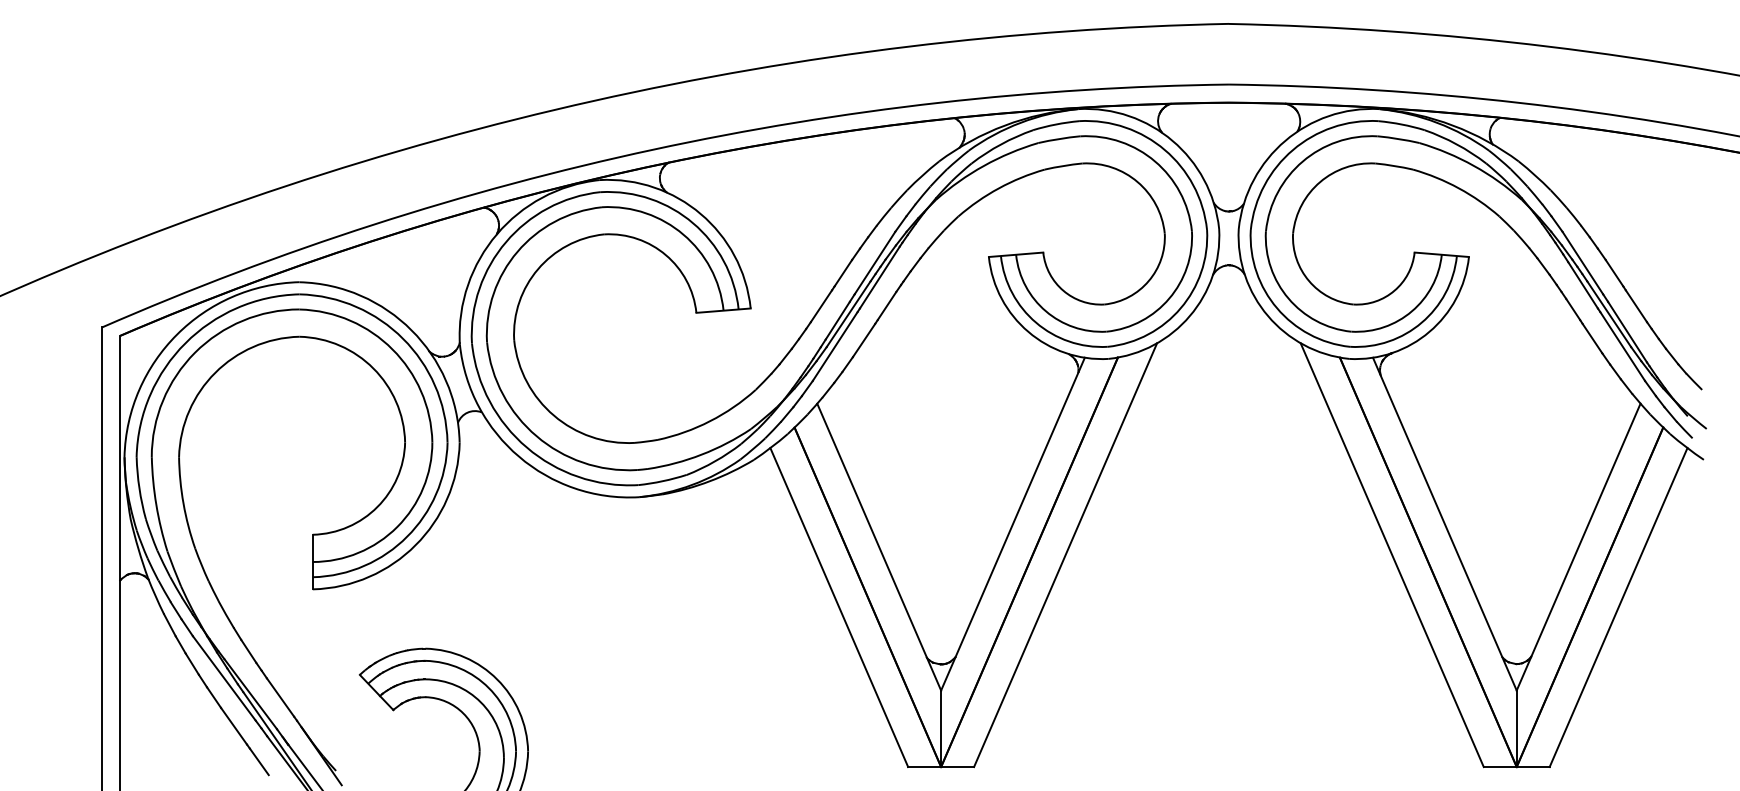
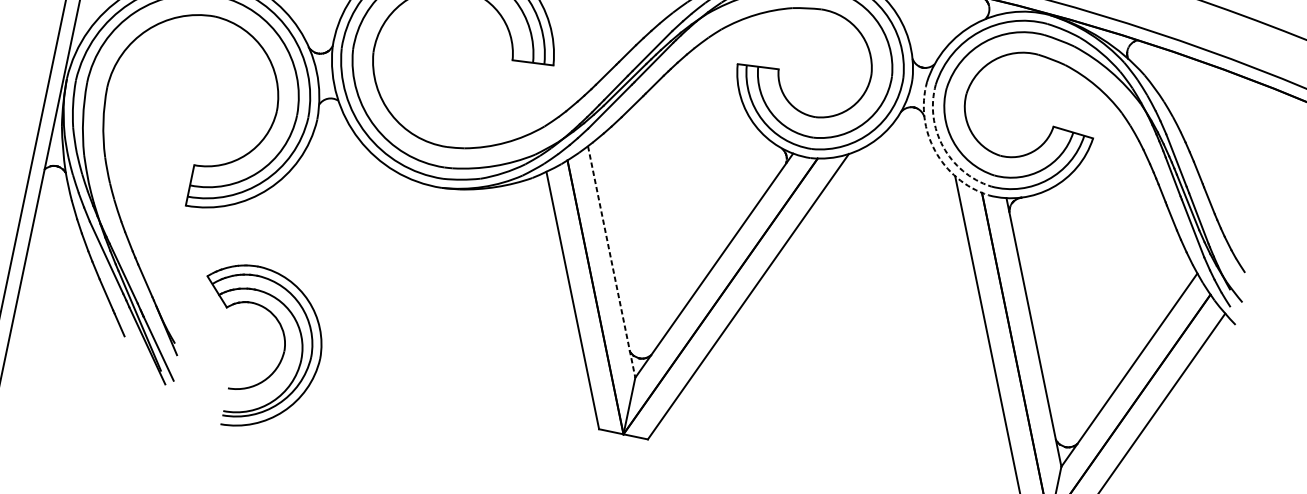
arc: (1277, 308) -> (943, 146), solid -> dashed
arc: (1268, 316) -> (935, 151), solid -> dashed
line: (879, 547) -> (611, 262), solid -> dashed

